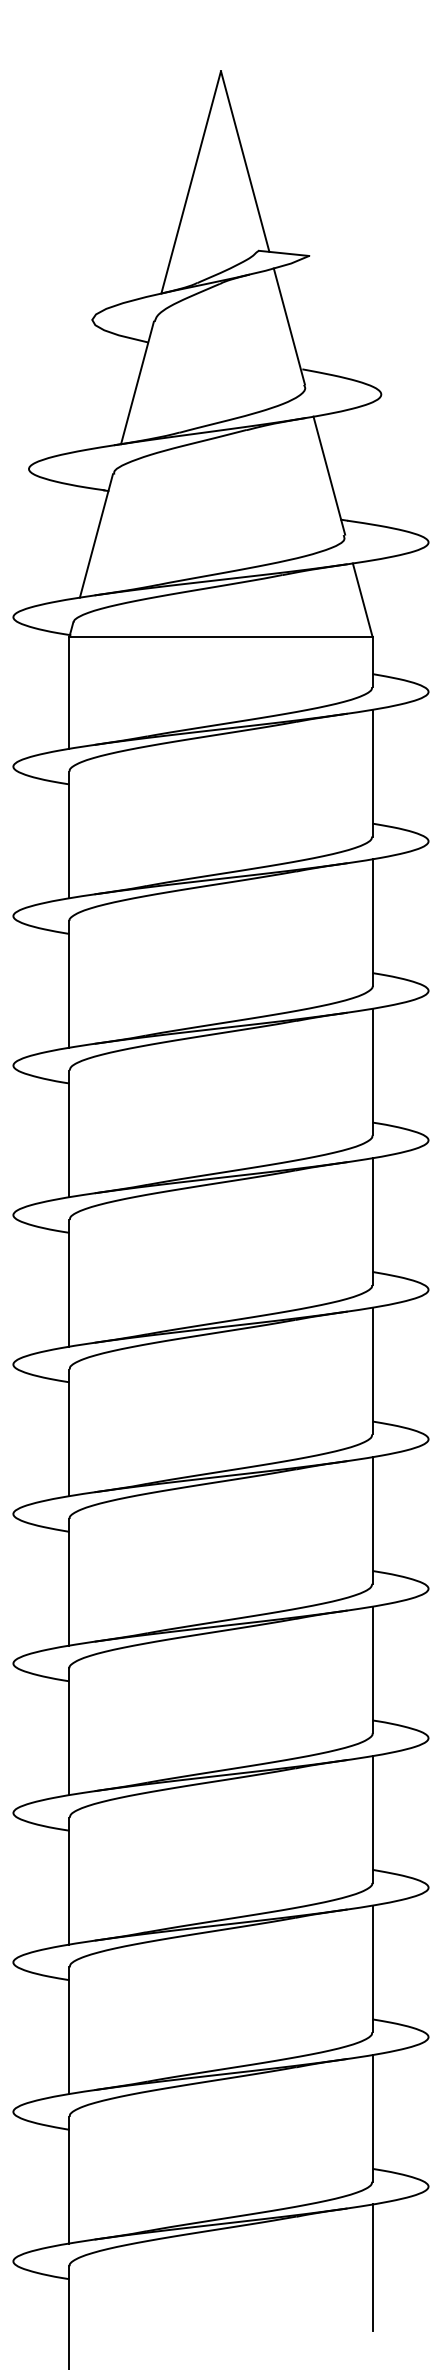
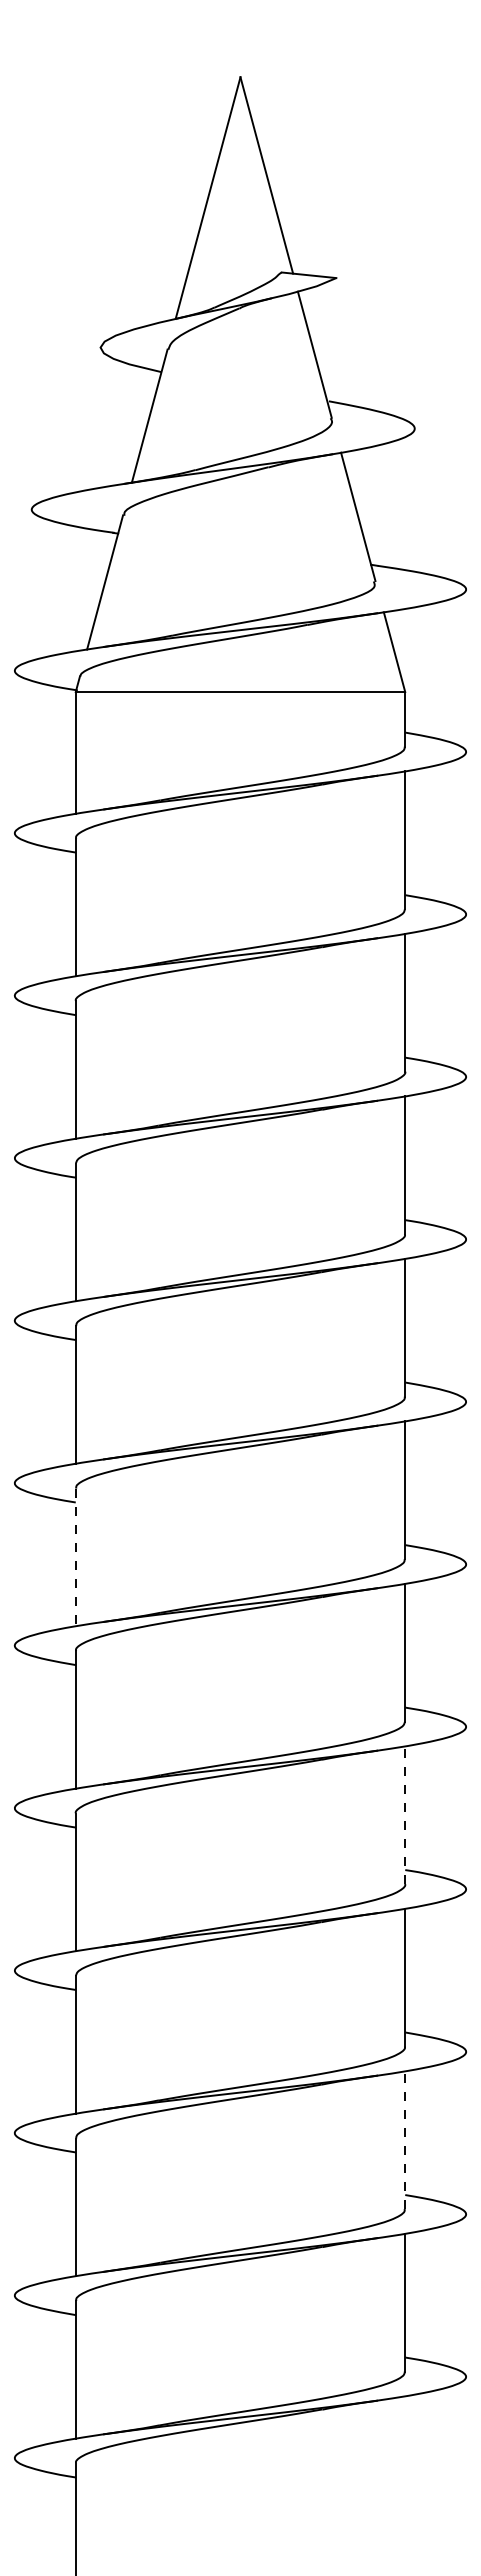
line: (69, 1432) -> (75, 1557), solid -> dashed
line: (372, 1670) -> (405, 1815), solid -> dashed
line: (372, 1969) -> (405, 2140), solid -> dashed
line: (372, 2268) -> (405, 2465), removed

